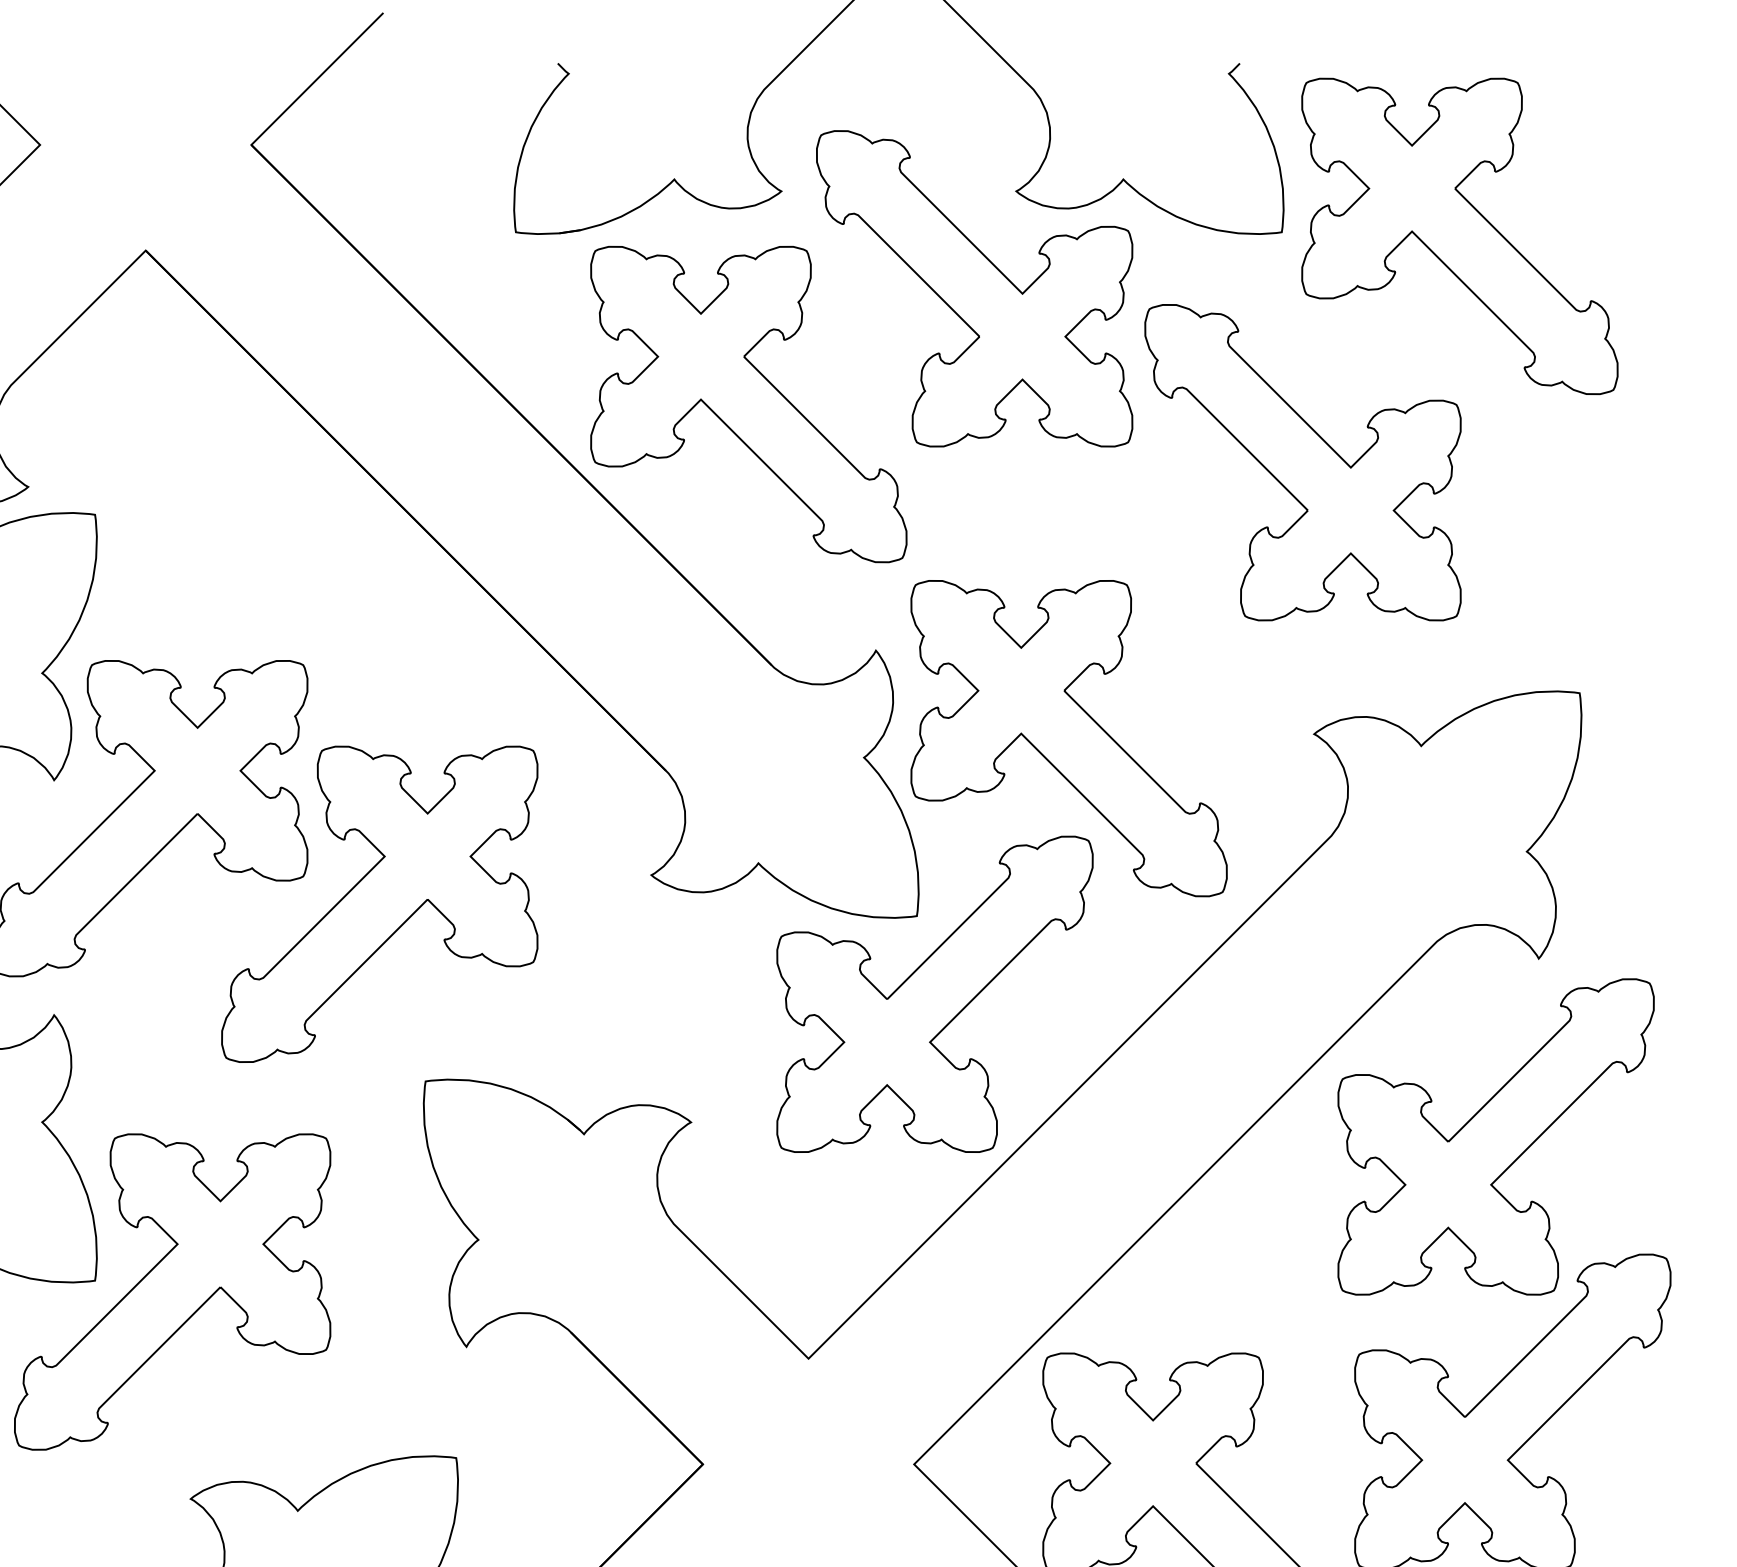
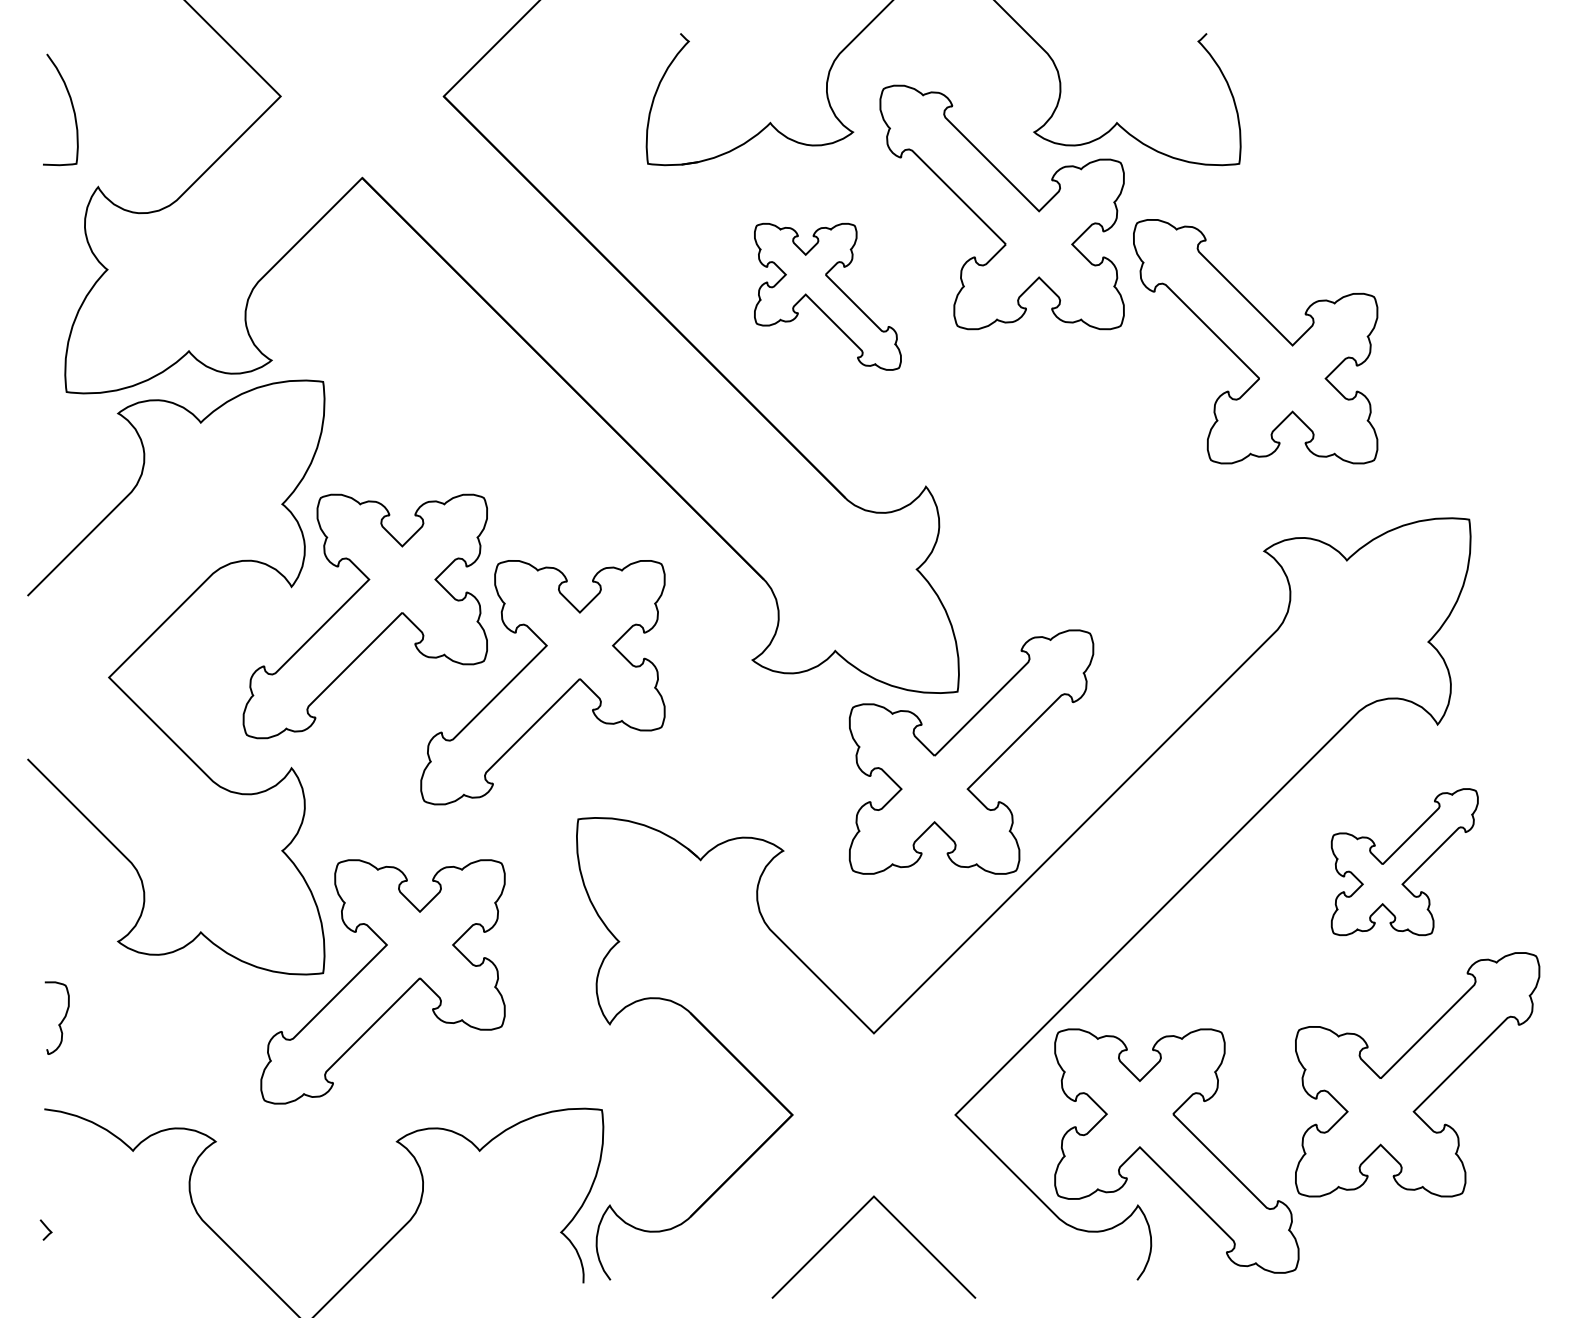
part: (1459, 235) -> (1376, 166), removed
part: (748, 404) -> (827, 296), size x0.6
part: (1068, 738) -> (1074, 554), removed
part: (1495, 1136) -> (1404, 861), size x0.6

